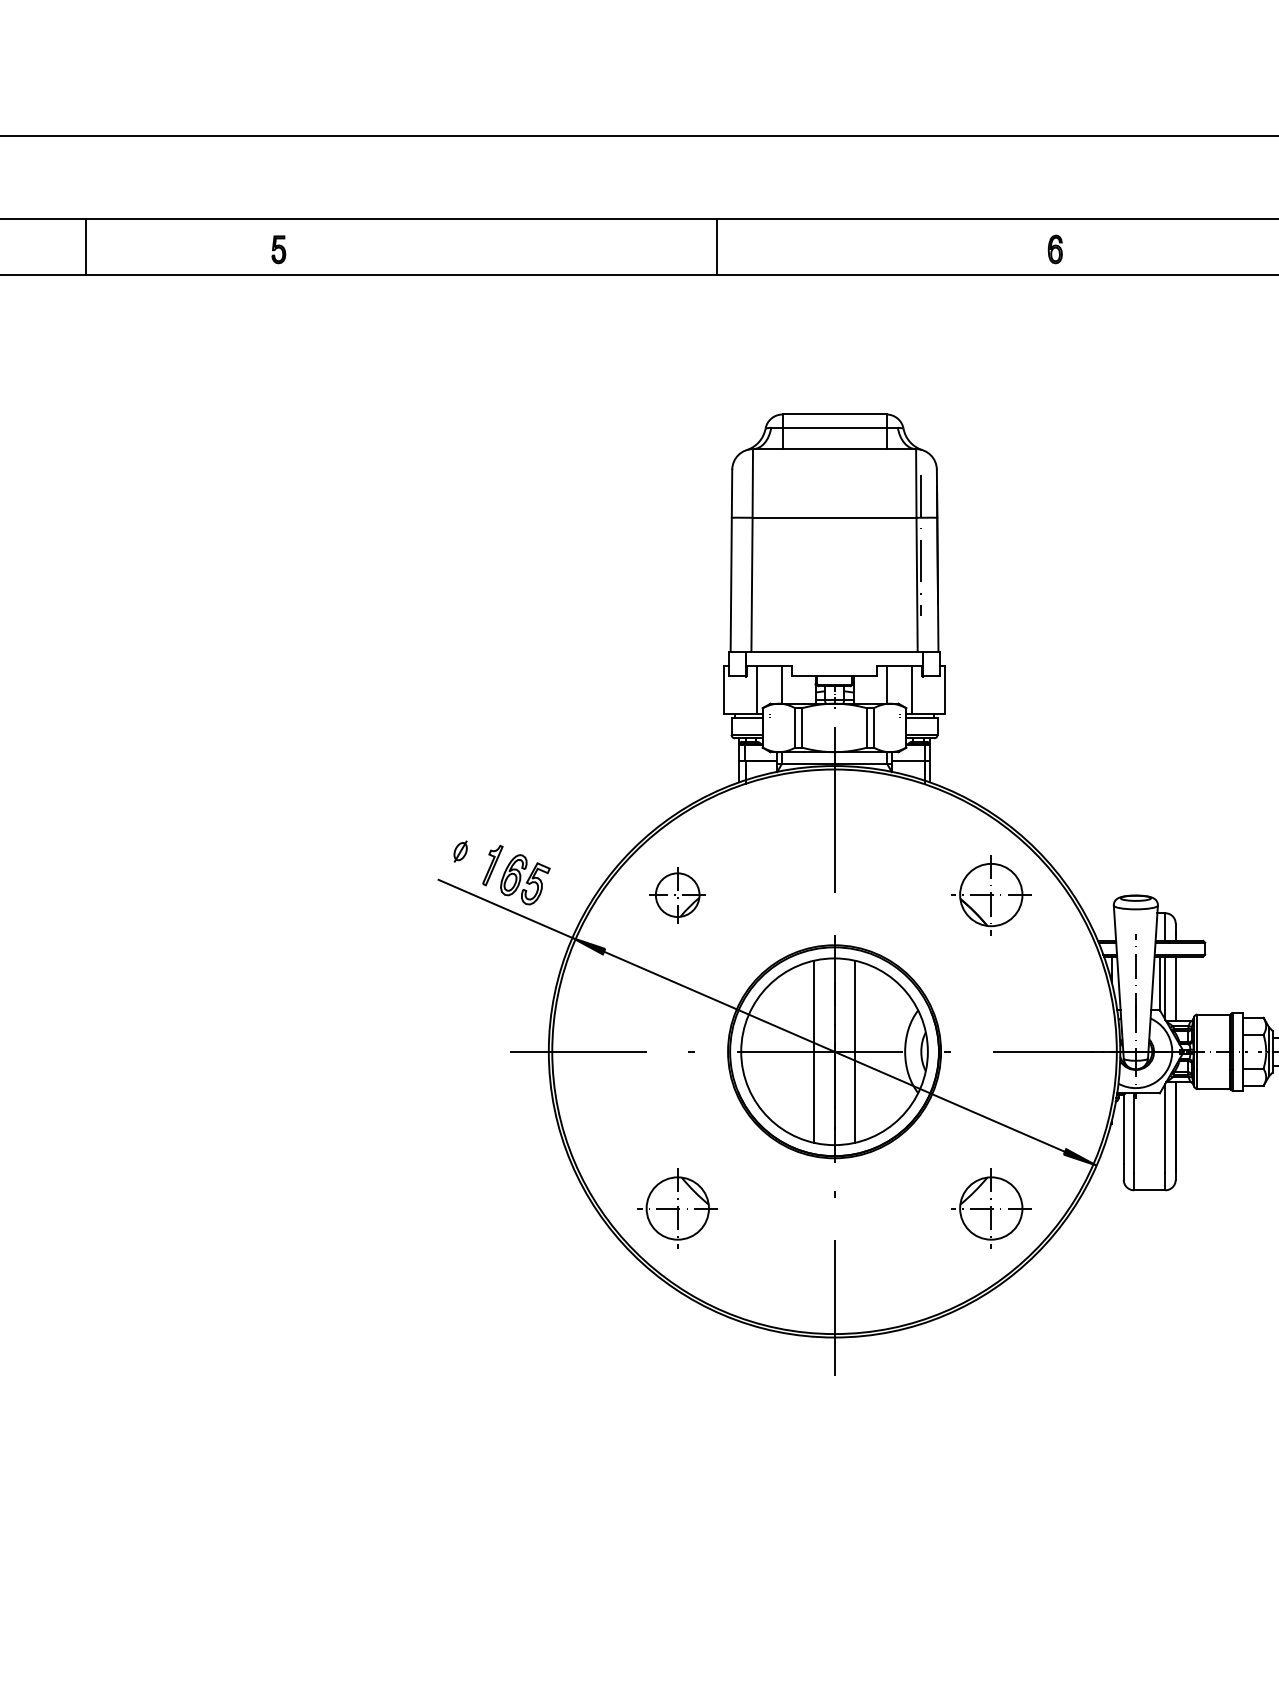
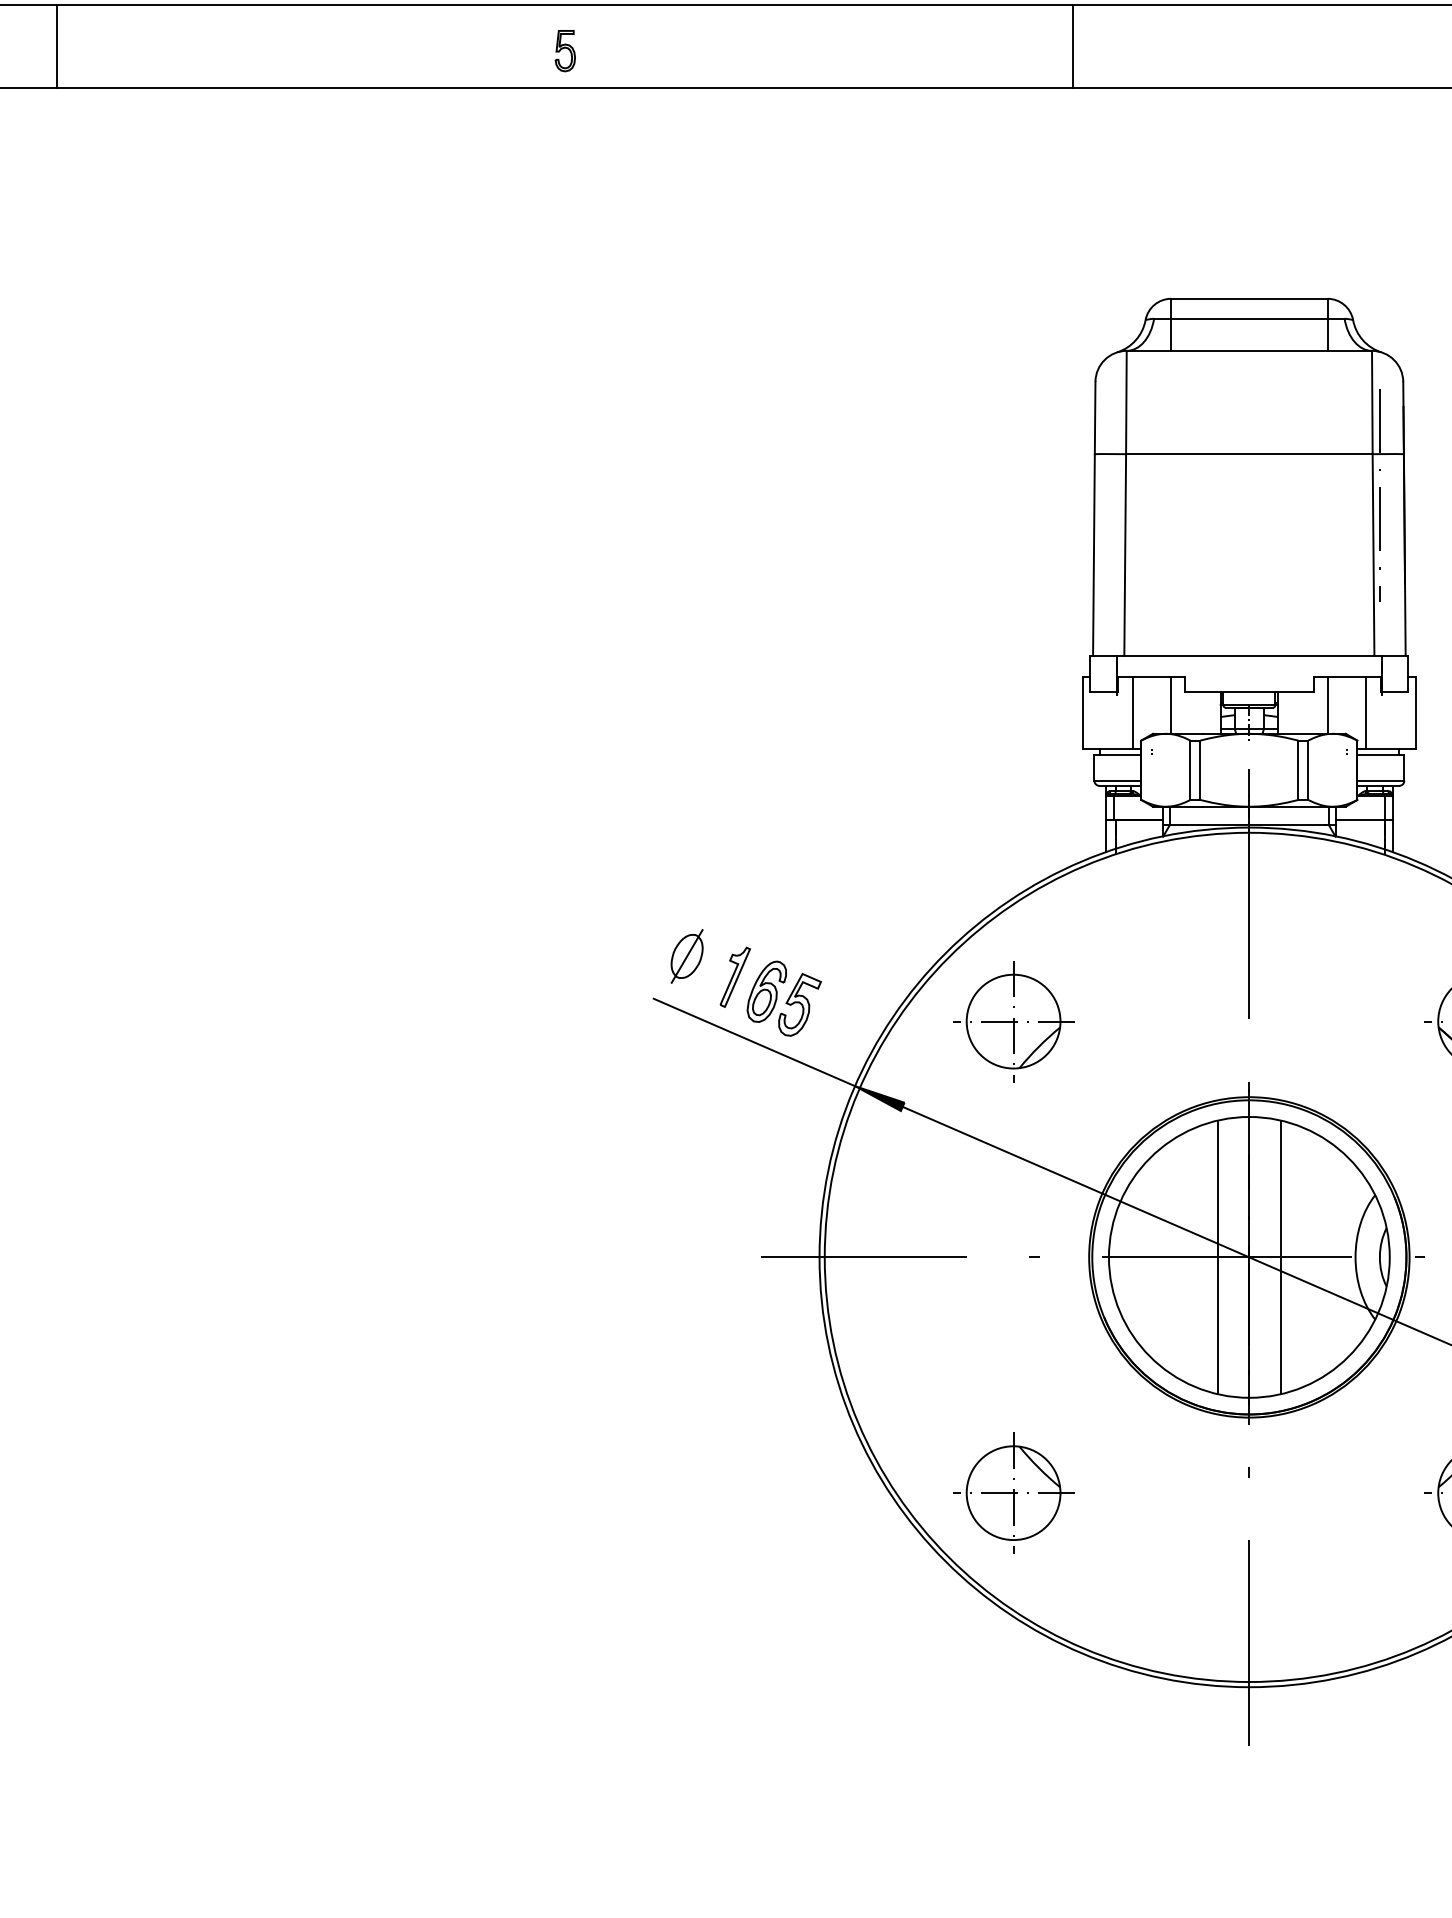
line: (85, 246) -> (56, 46), moved
part: (278, 249) -> (564, 50), moved
part: (460, 851) -> (686, 956), size x1.67
part: (677, 895) -> (1013, 1022), size x1.43

